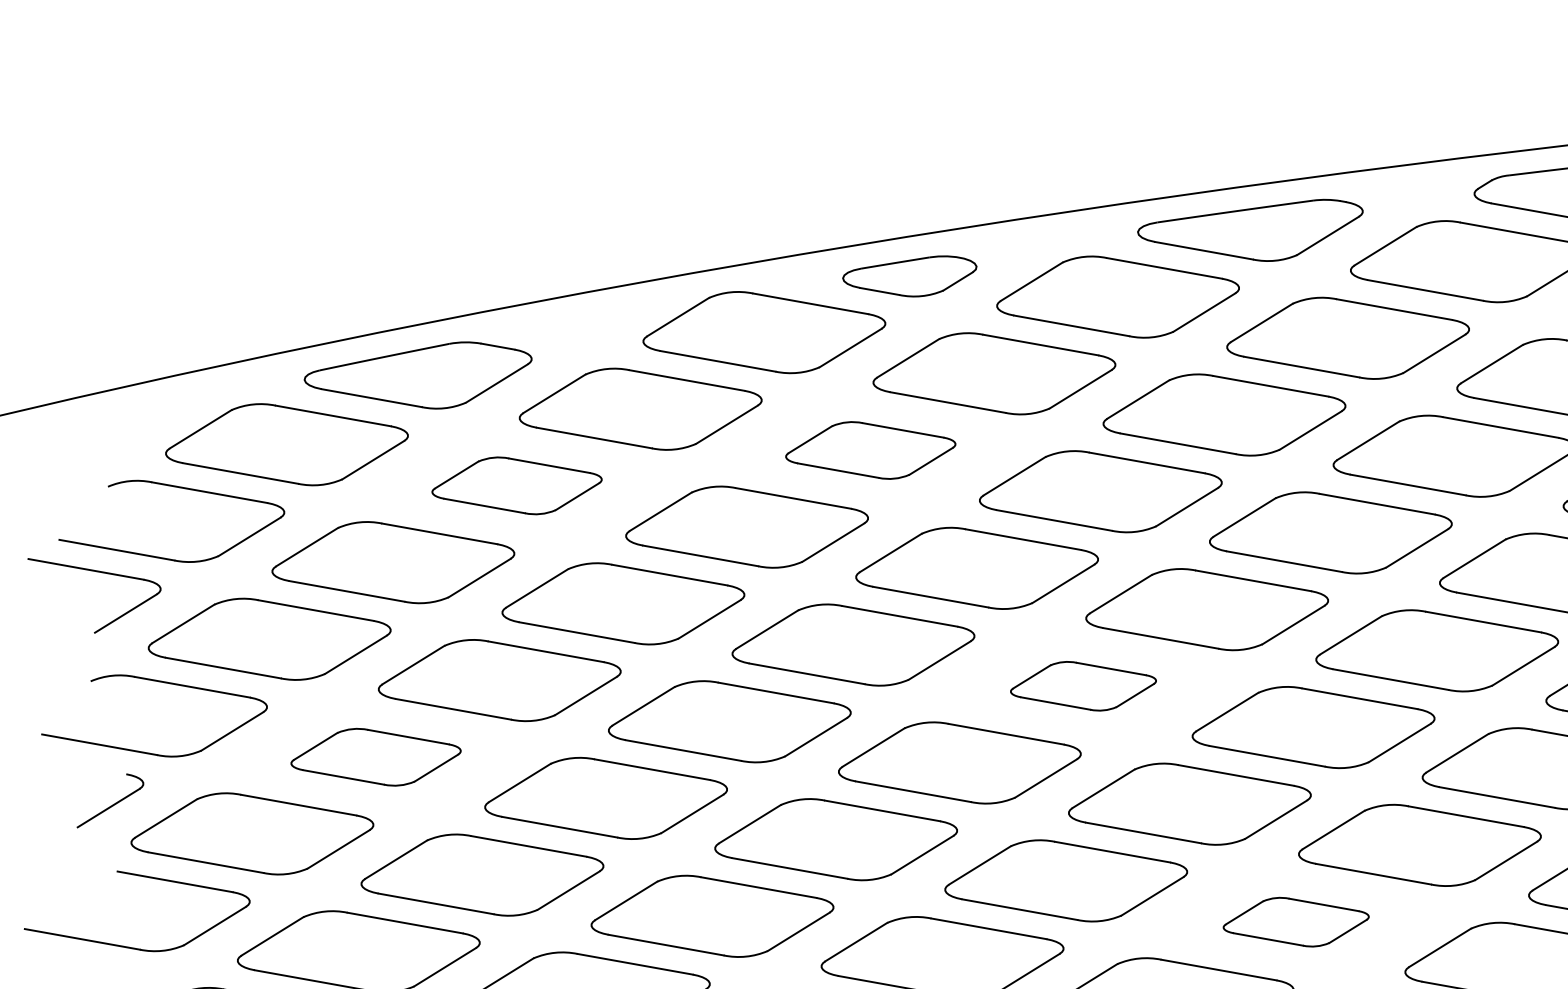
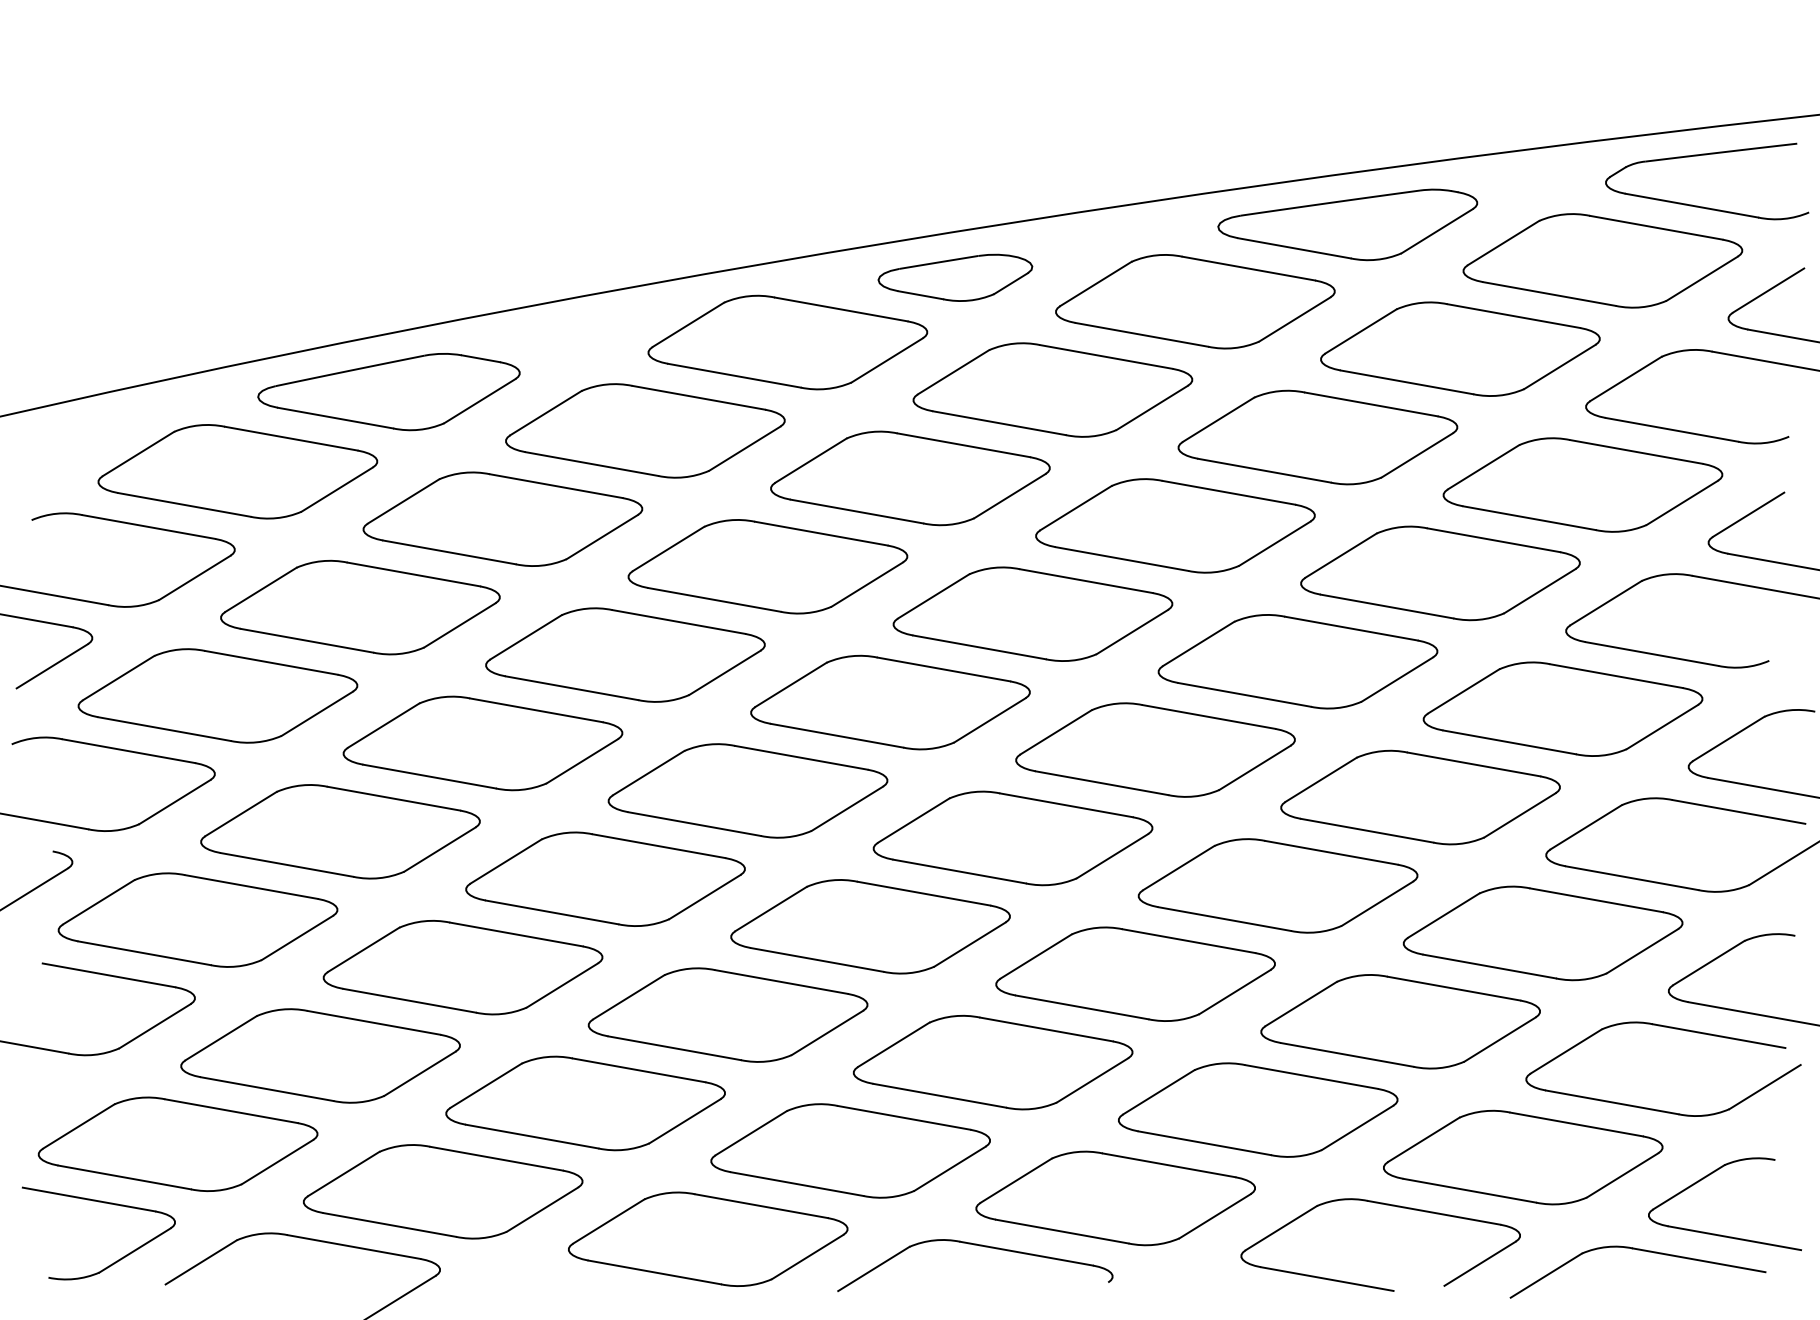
part: (870, 450) -> (910, 478), size x1.43
part: (516, 485) -> (502, 518), size x1.43
part: (1083, 685) -> (1155, 749), size x1.67
part: (376, 756) -> (340, 831), size x1.43
part: (1296, 921) -> (1400, 1021), size x1.67

